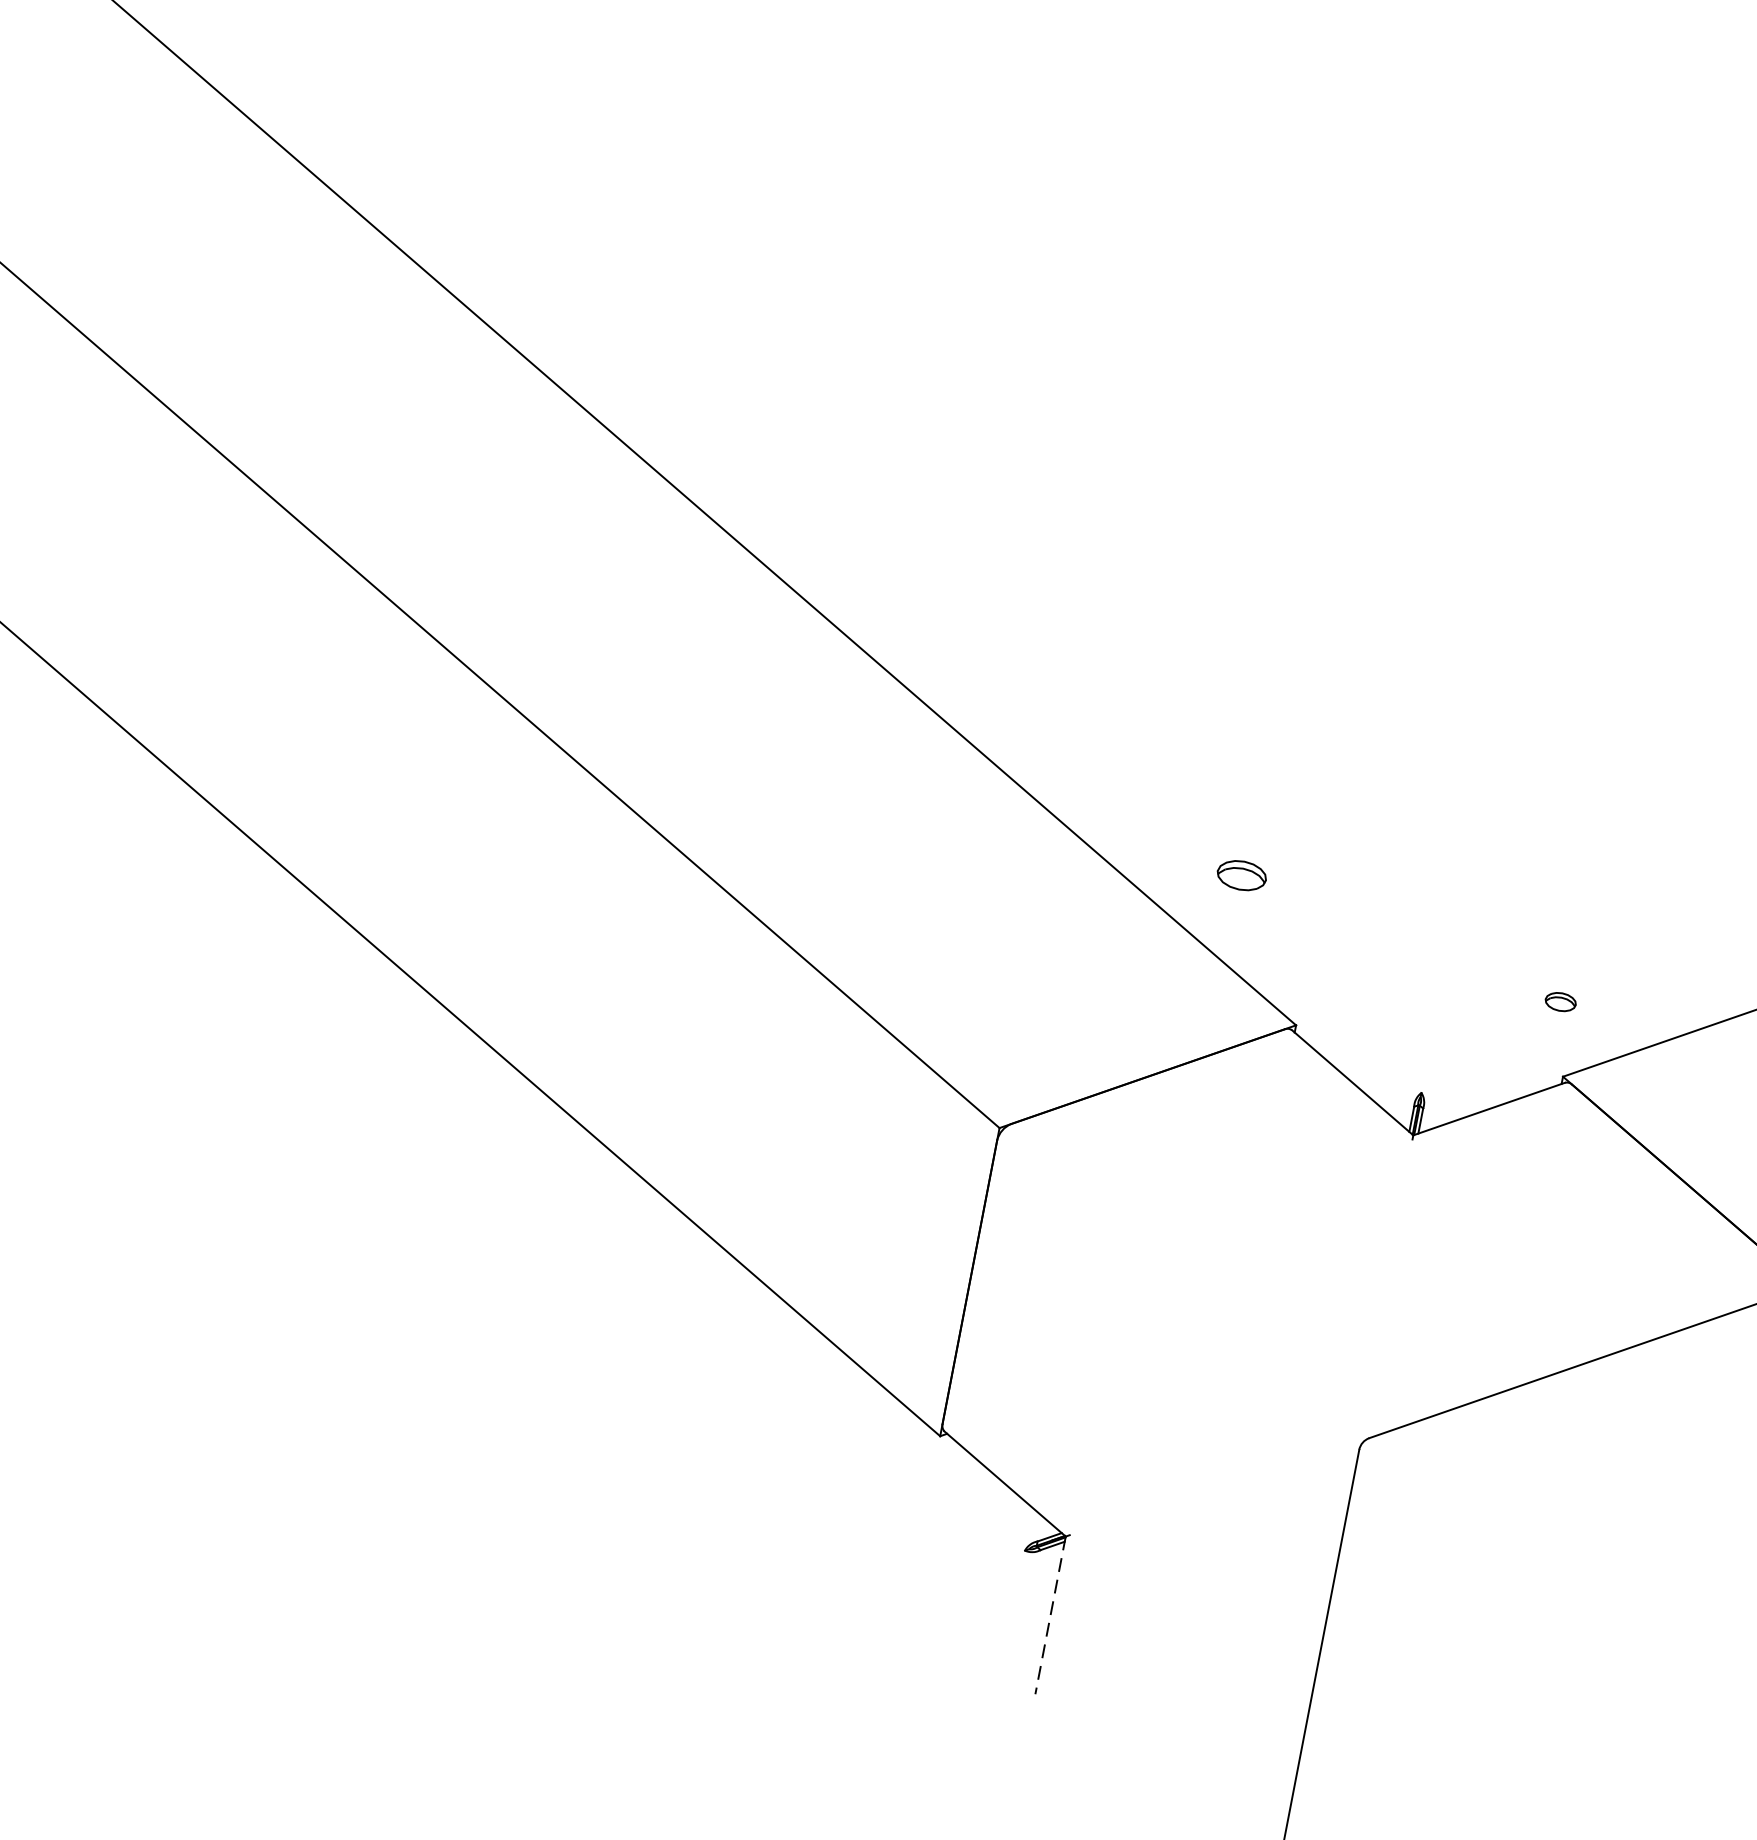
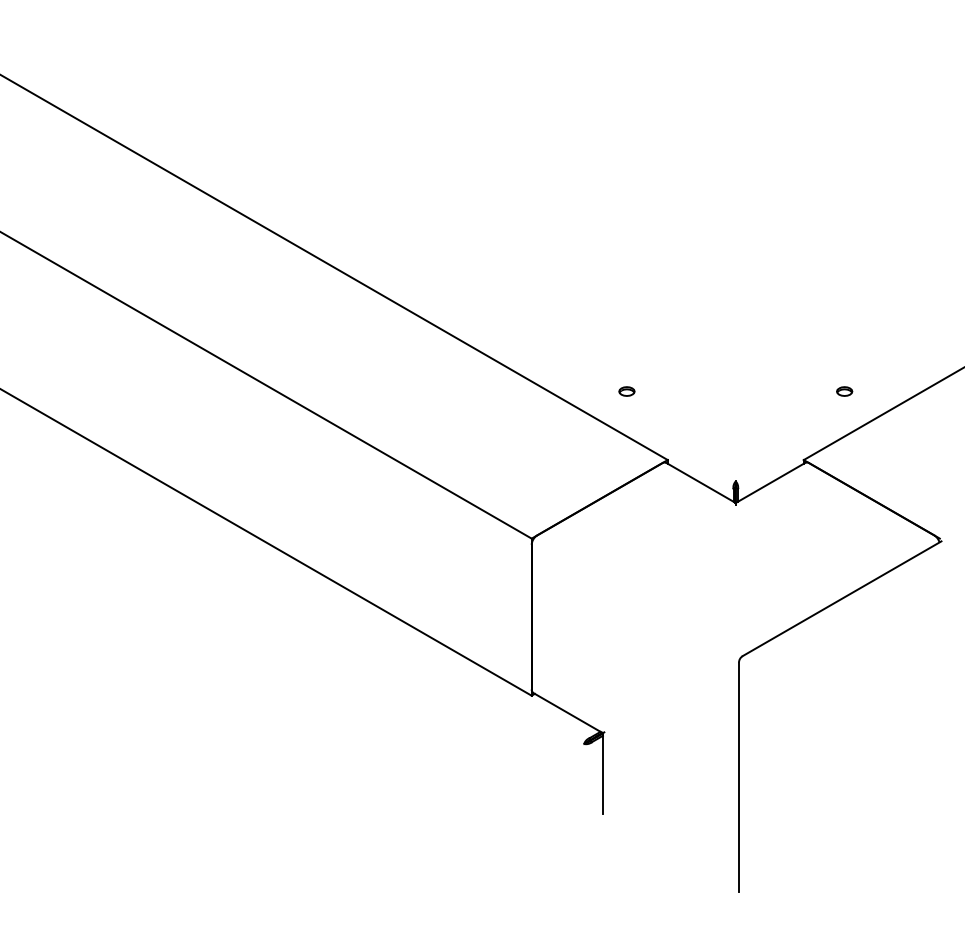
part: (1241, 875) -> (626, 391), size x0.62
part: (1560, 1001) -> (844, 391), moved
line: (1049, 1615) -> (602, 773), dashed -> solid

